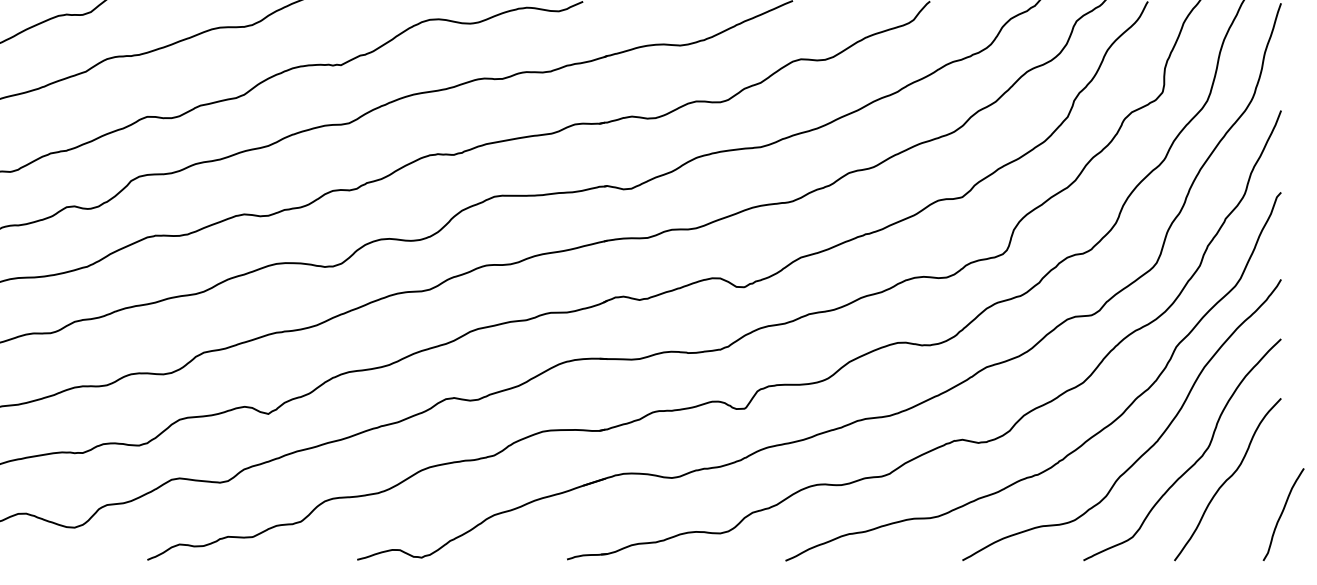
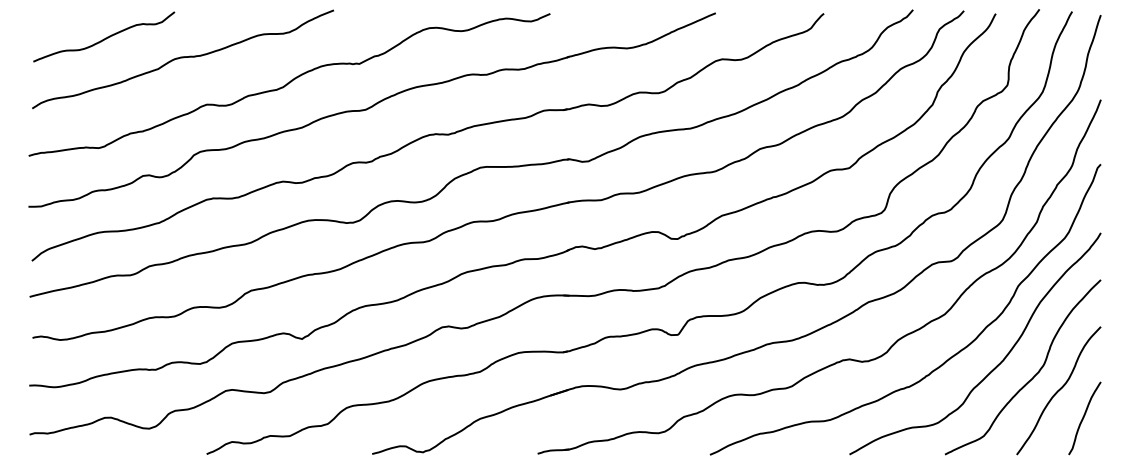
curve: (1283, 513) -> (1084, 417), moved

